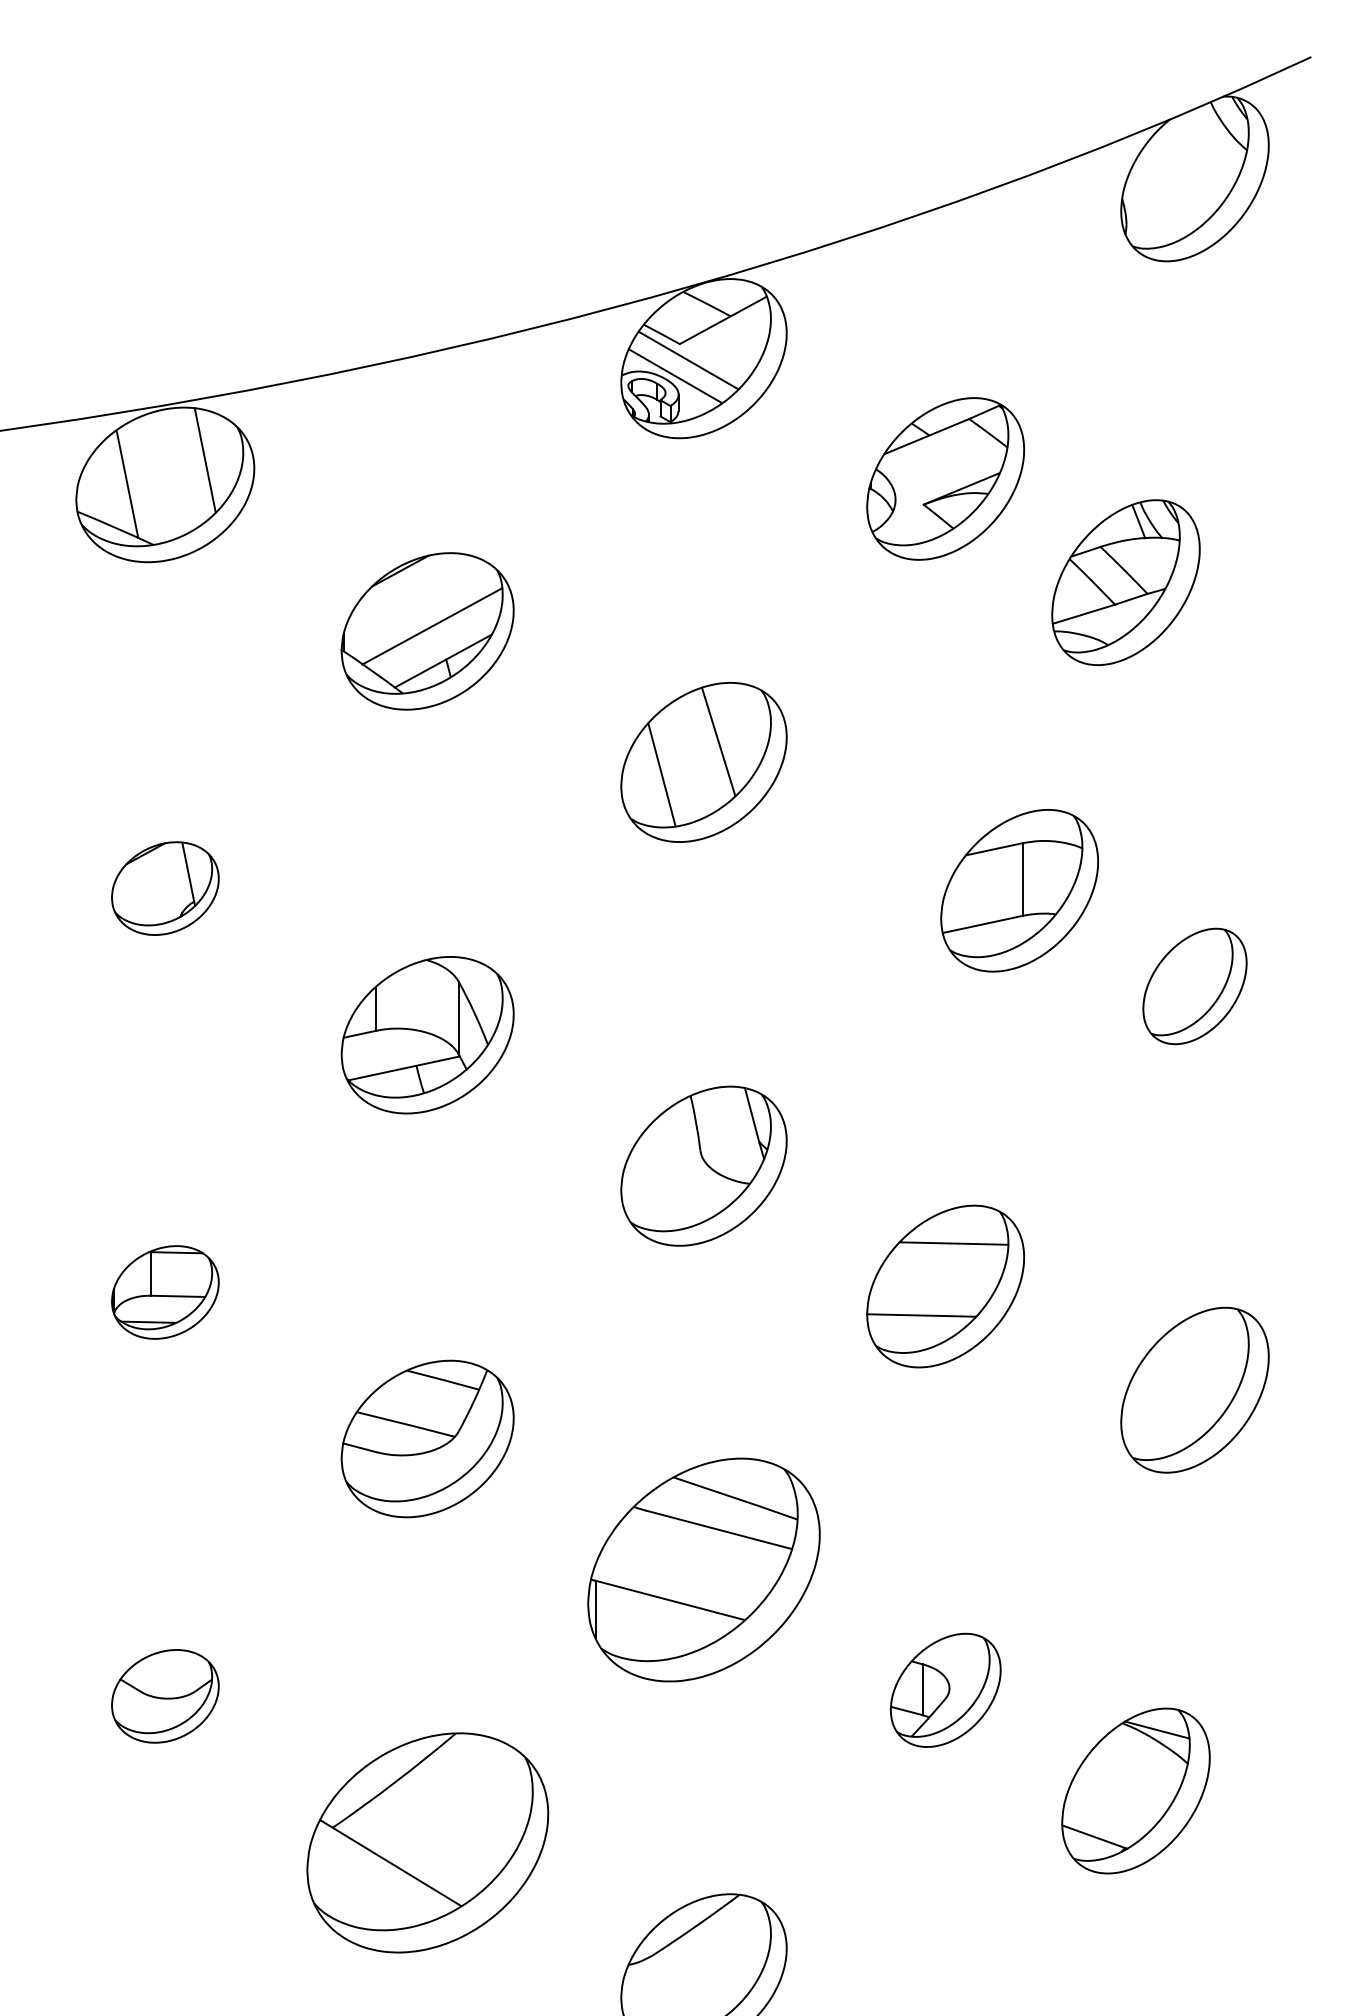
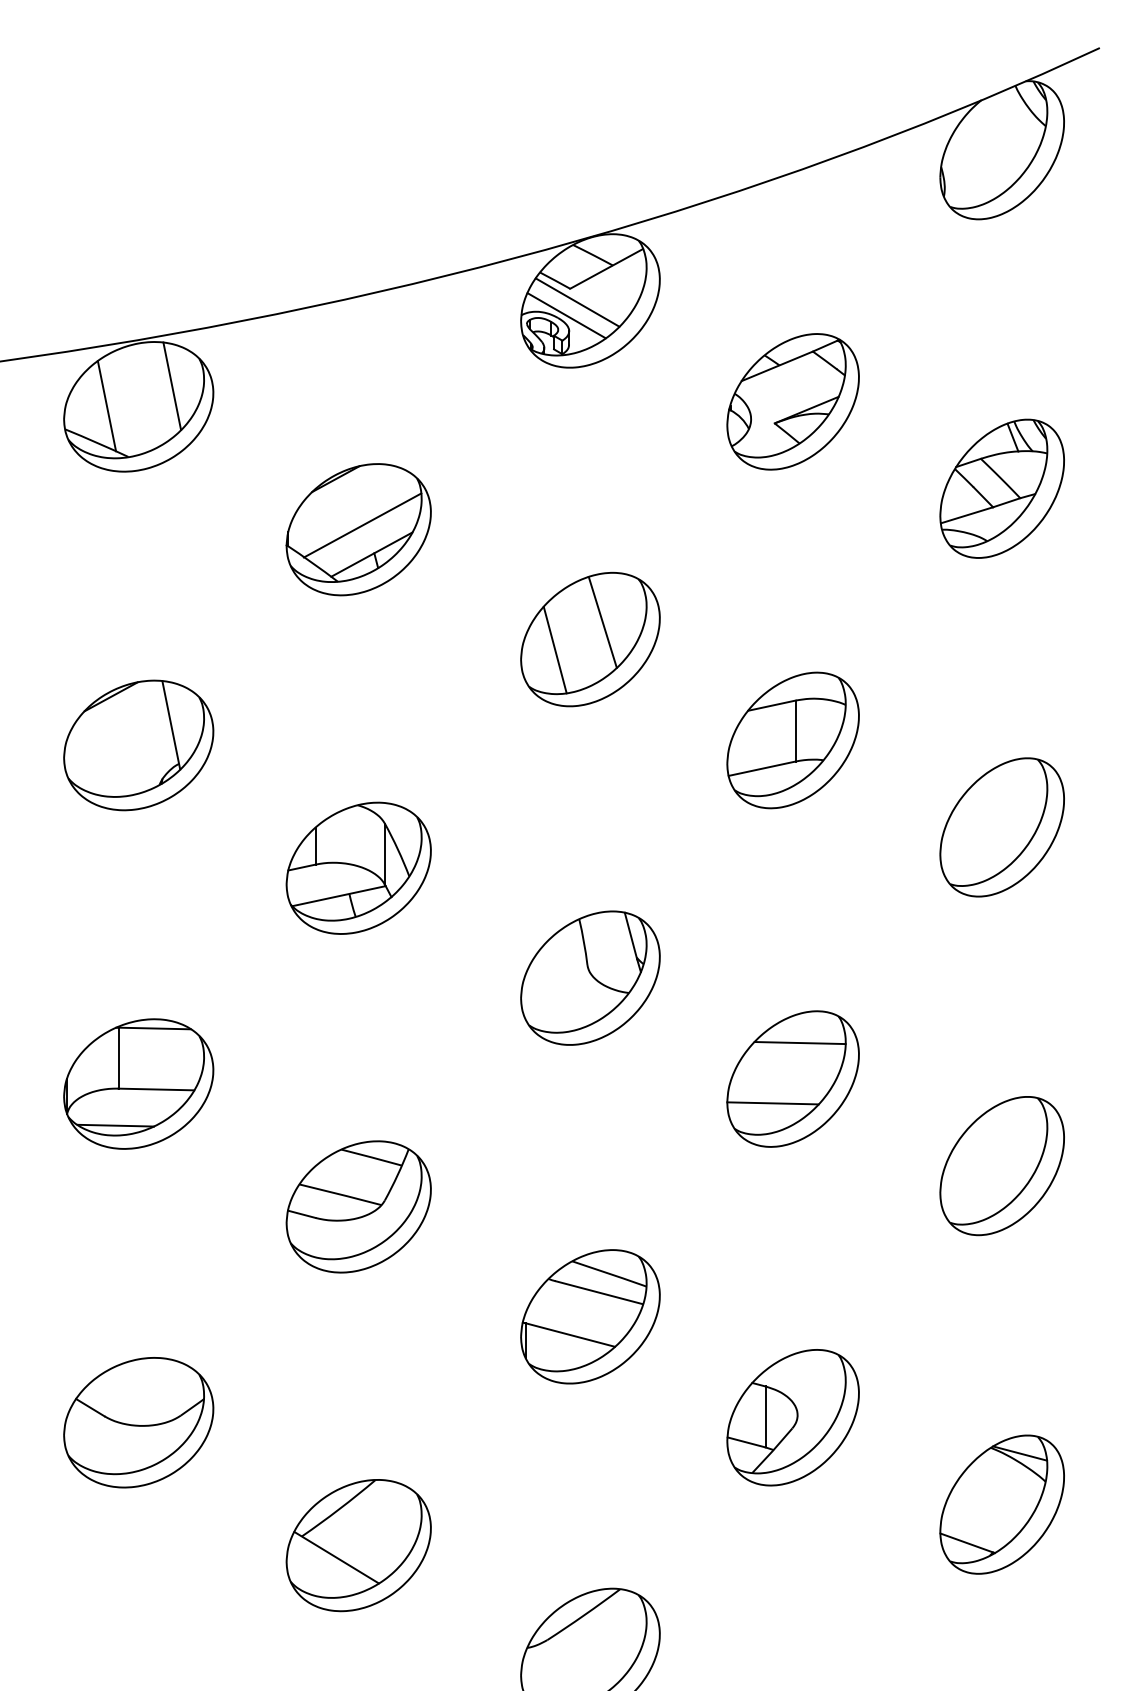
part: (1125, 582) -> (1001, 488), moved
part: (165, 888) -> (138, 745), size x1.67
part: (1019, 890) -> (793, 740), moved
part: (1194, 986) -> (1001, 827), size x1.43
part: (165, 1292) -> (138, 1084), size x1.67
part: (703, 1569) -> (590, 1316), size x0.71
part: (945, 1690) -> (793, 1417), size x1.43
part: (165, 1696) -> (138, 1422), size x1.67
part: (1135, 1790) -> (1001, 1504), moved
part: (427, 1842) -> (358, 1545), size x0.71

